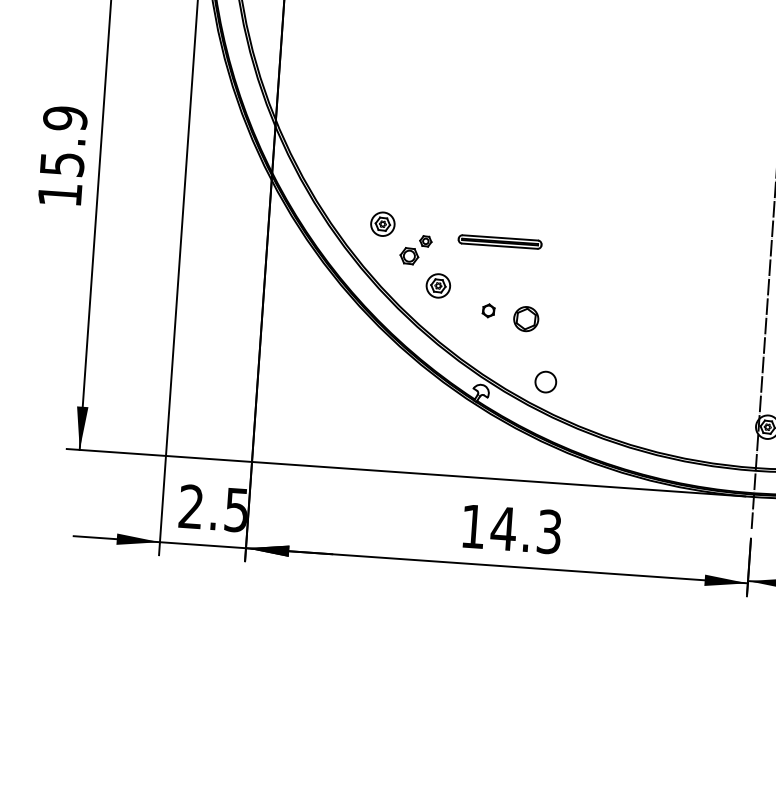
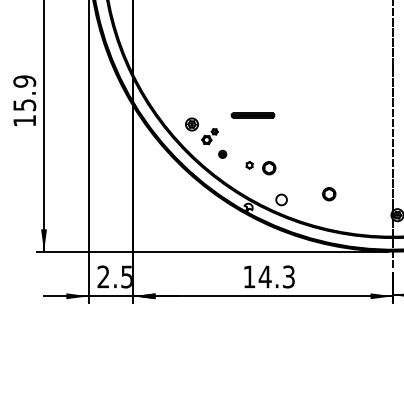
part: (499, 242) -> (252, 115), moved
part: (437, 286) -> (222, 154), size x0.6
part: (639, 378) -> (329, 194), added

